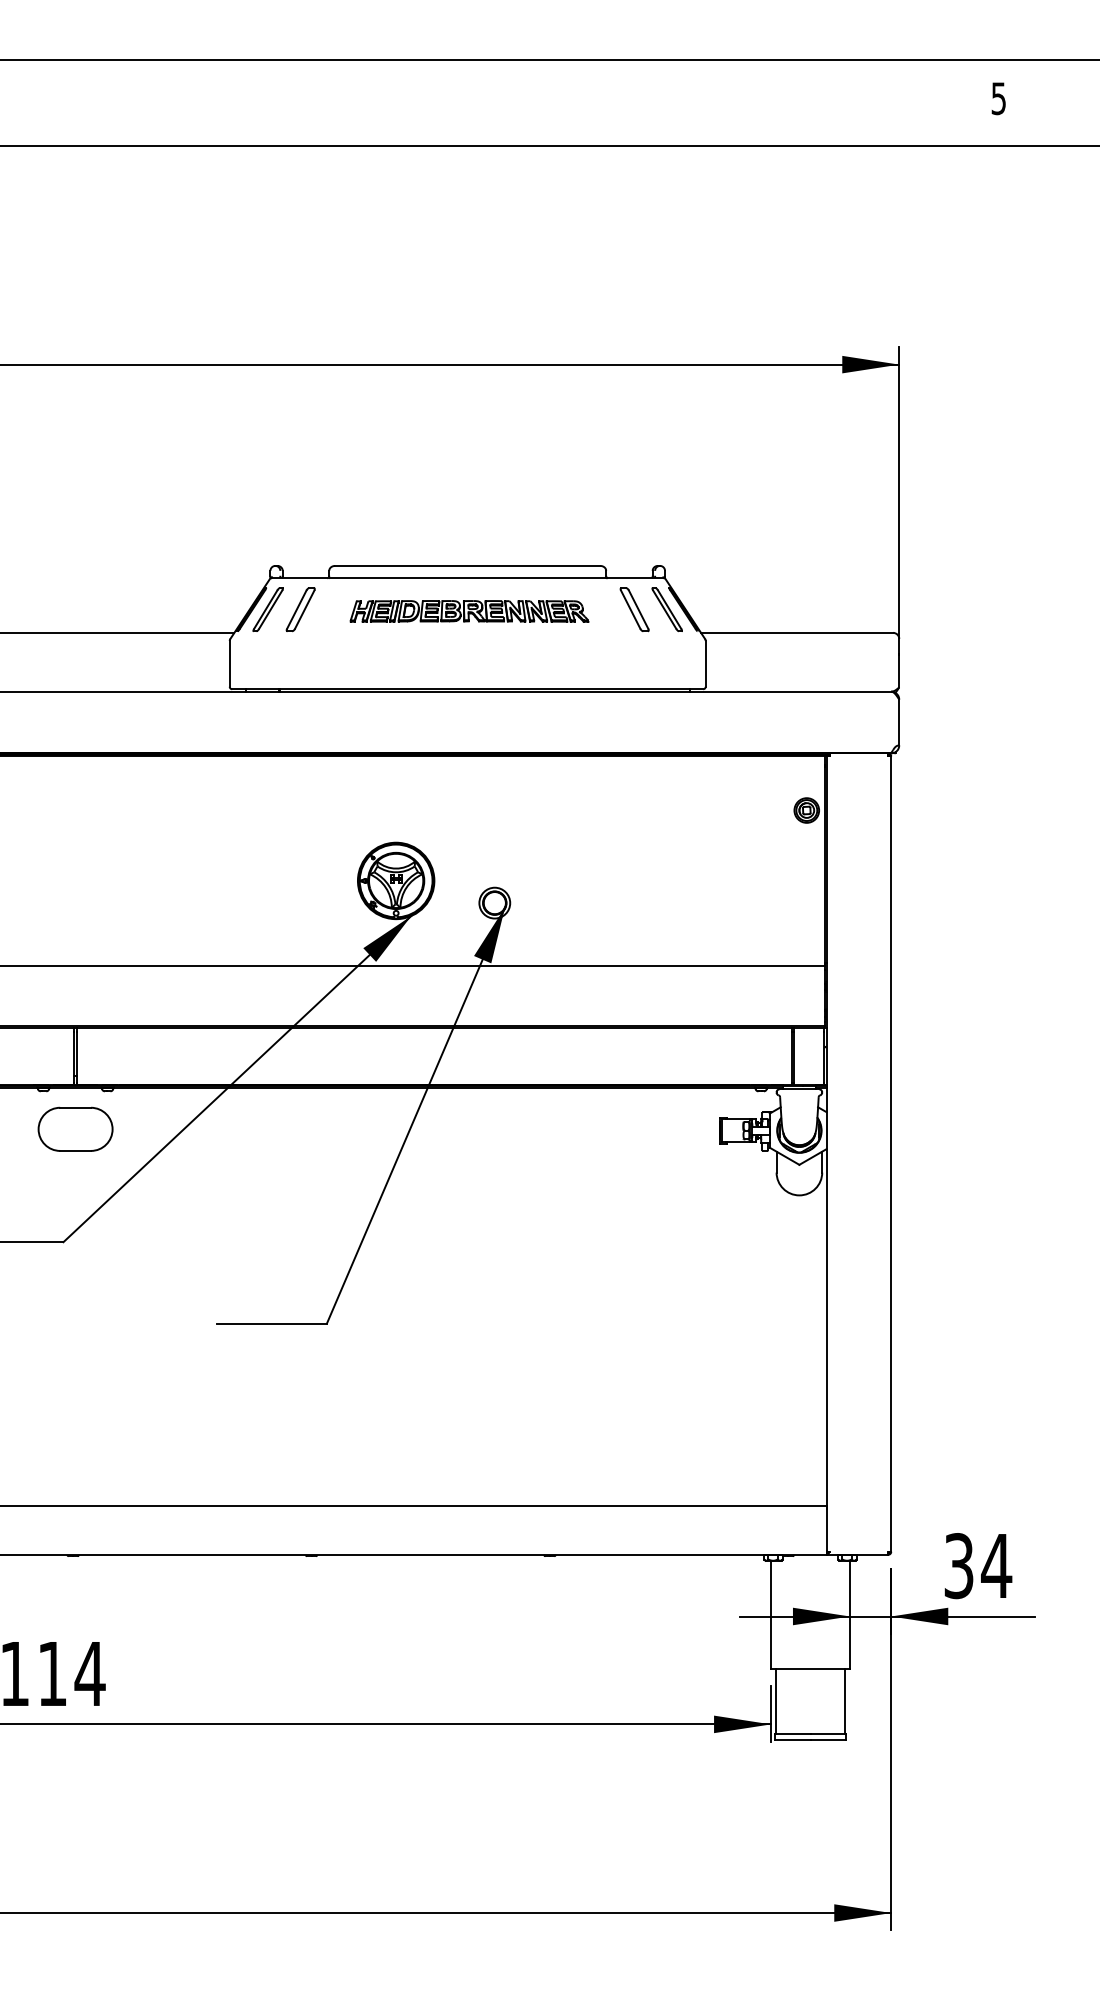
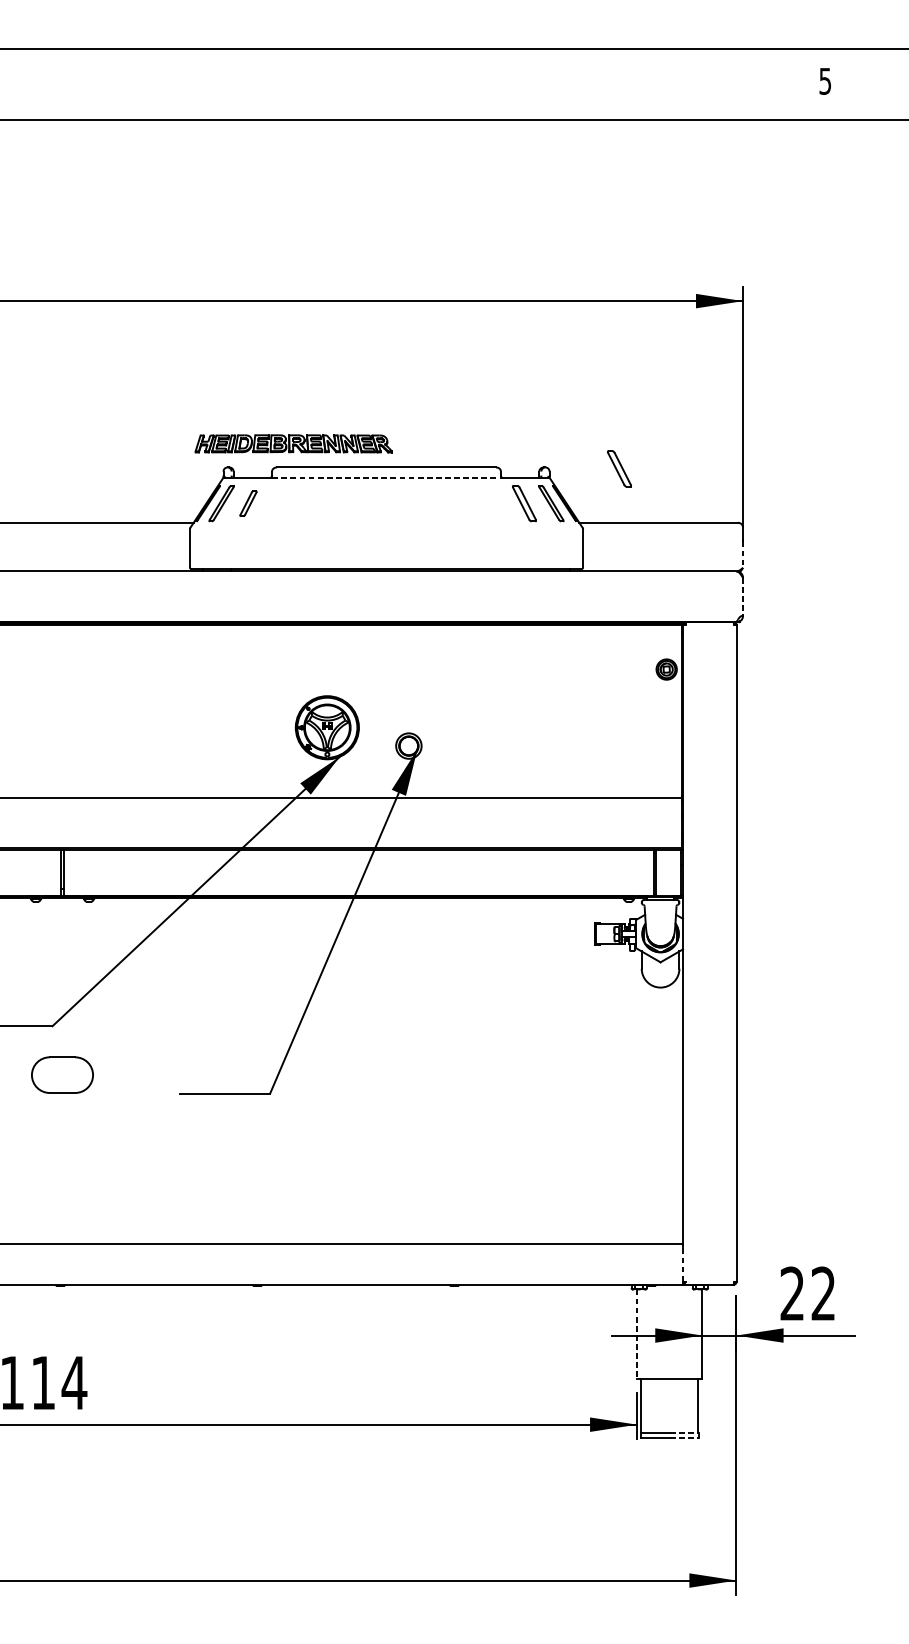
part: (749, 567) -> (619, 468), added
line: (468, 578) -> (387, 477), solid -> dashed
part: (300, 609) -> (248, 503), size x0.7
part: (469, 611) -> (293, 443), moved
line: (899, 671) -> (743, 554), solid -> dashed
line: (899, 722) -> (743, 596), solid -> dashed
part: (75, 1128) -> (62, 1074), moved
line: (826, 1530) -> (682, 1264), solid -> dashed
text: (978, 1566) -> (808, 1294), 34 -> 22
line: (771, 1615) -> (637, 1334), solid -> dashed
line: (828, 1734) -> (684, 1433), solid -> dashed
line: (828, 1740) -> (684, 1438), solid -> dashed

